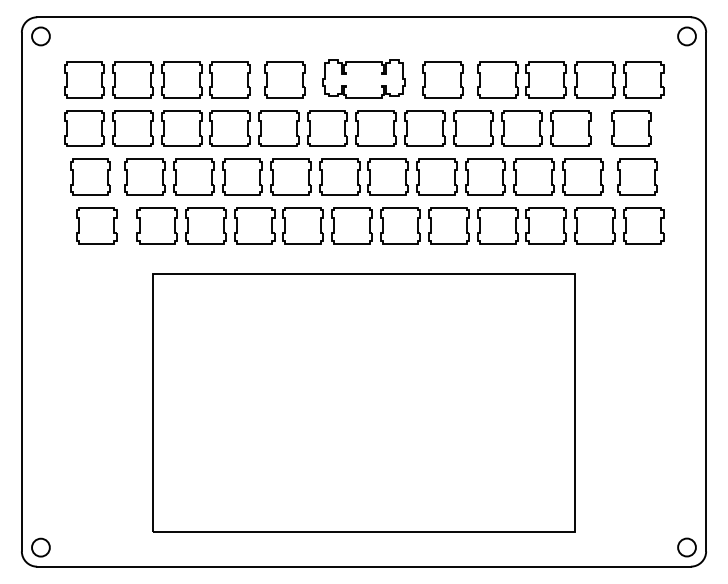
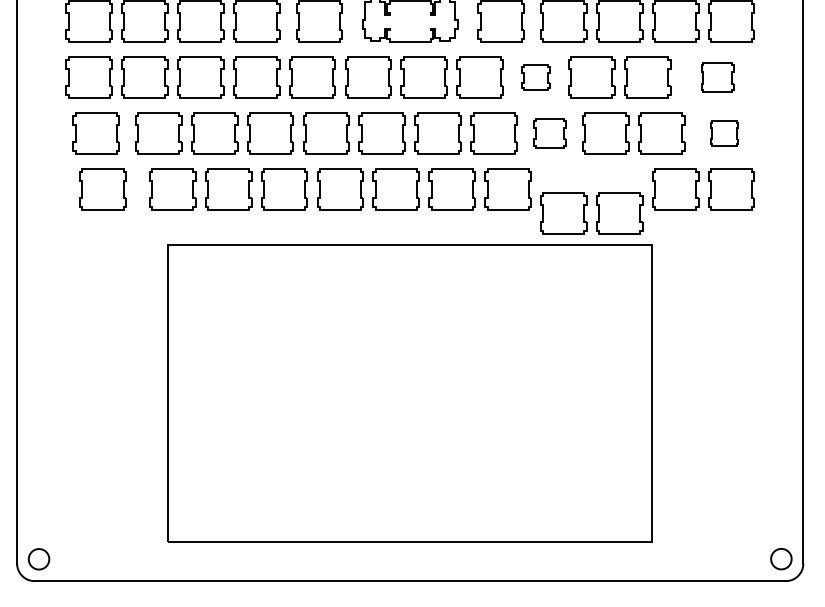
part: (473, 128) -> (536, 77), size x0.6
part: (631, 128) -> (717, 77), size x0.7
part: (485, 176) -> (549, 132), size x0.7
part: (637, 176) -> (724, 132), size x0.6
part: (521, 225) -> (591, 213), moved

